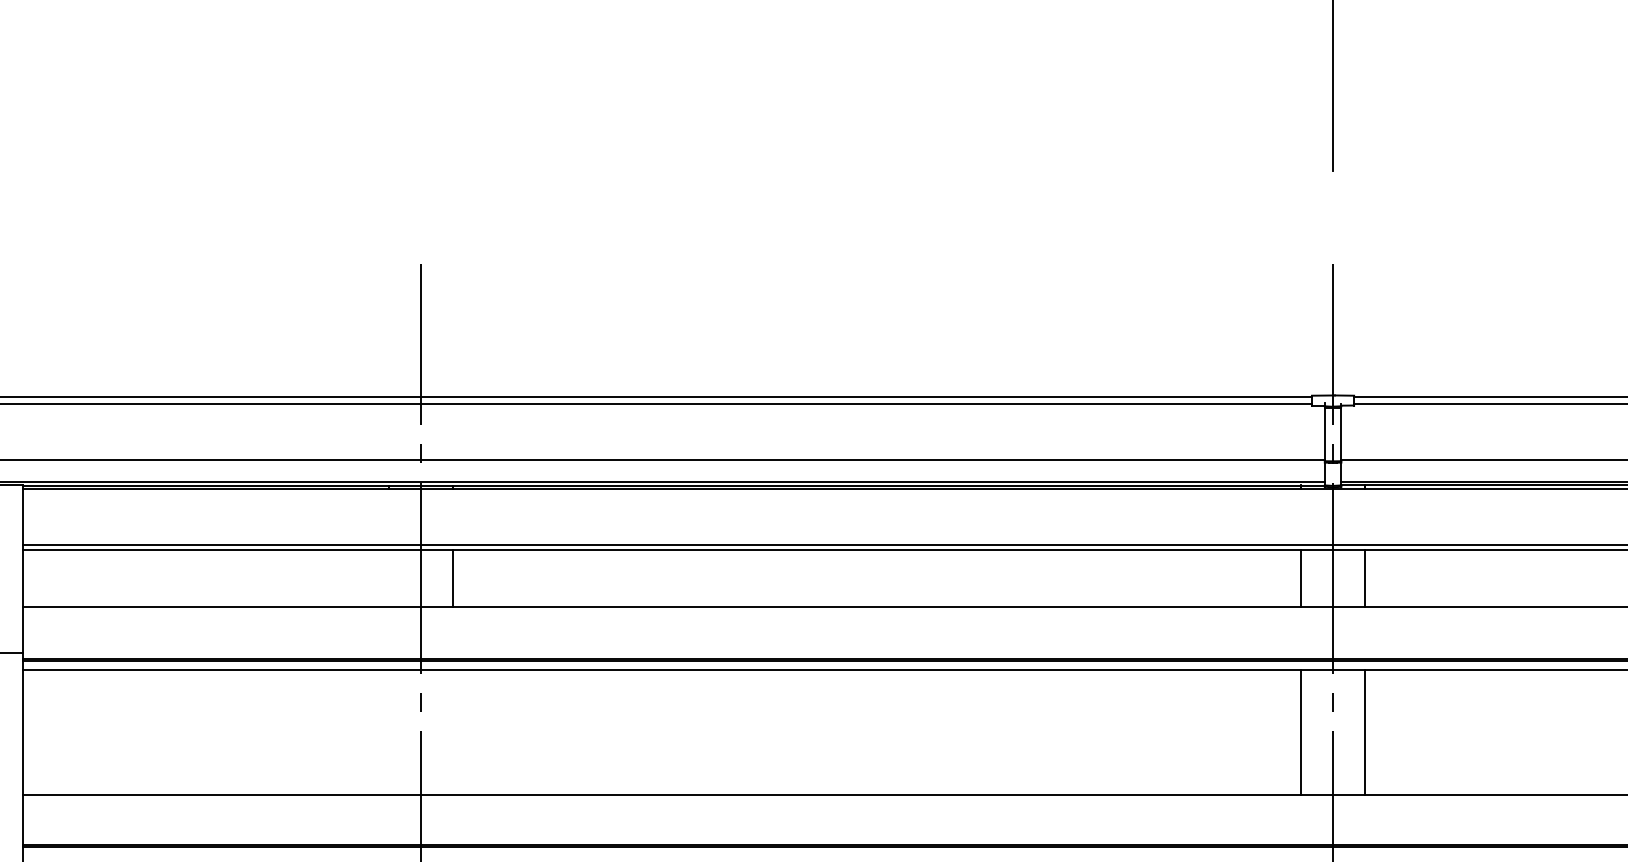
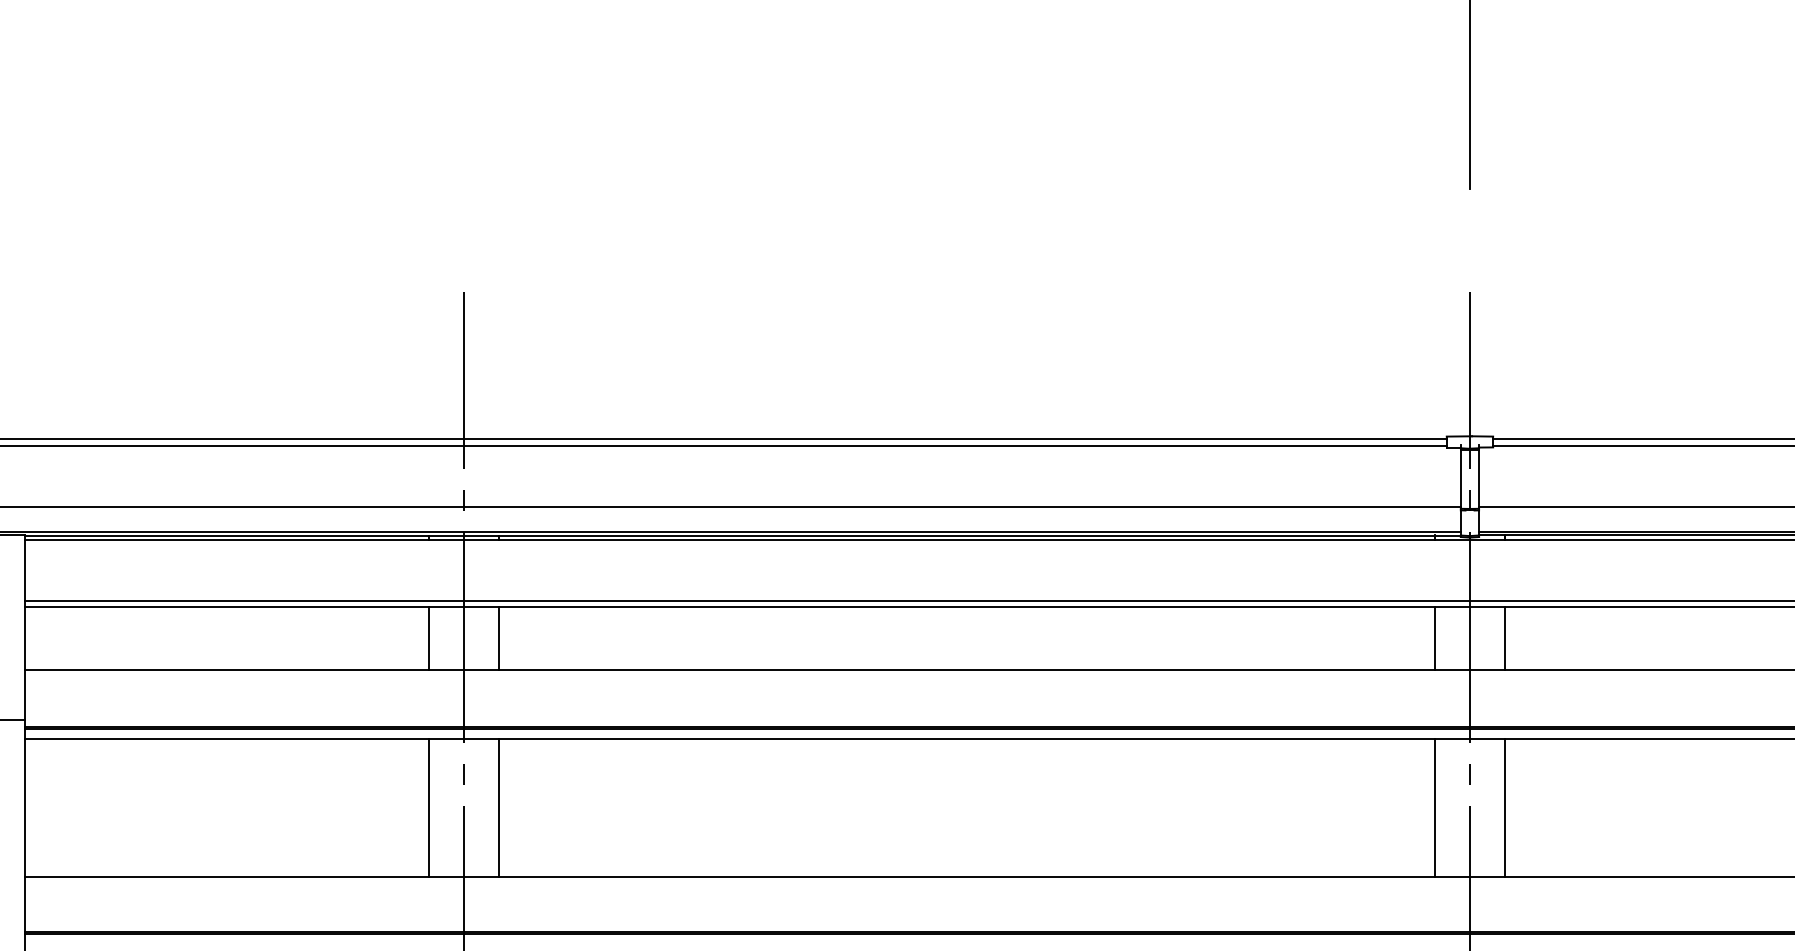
line: (388, 578) -> (428, 638), added
line: (388, 732) -> (428, 807), added
line: (453, 732) -> (499, 807), added

